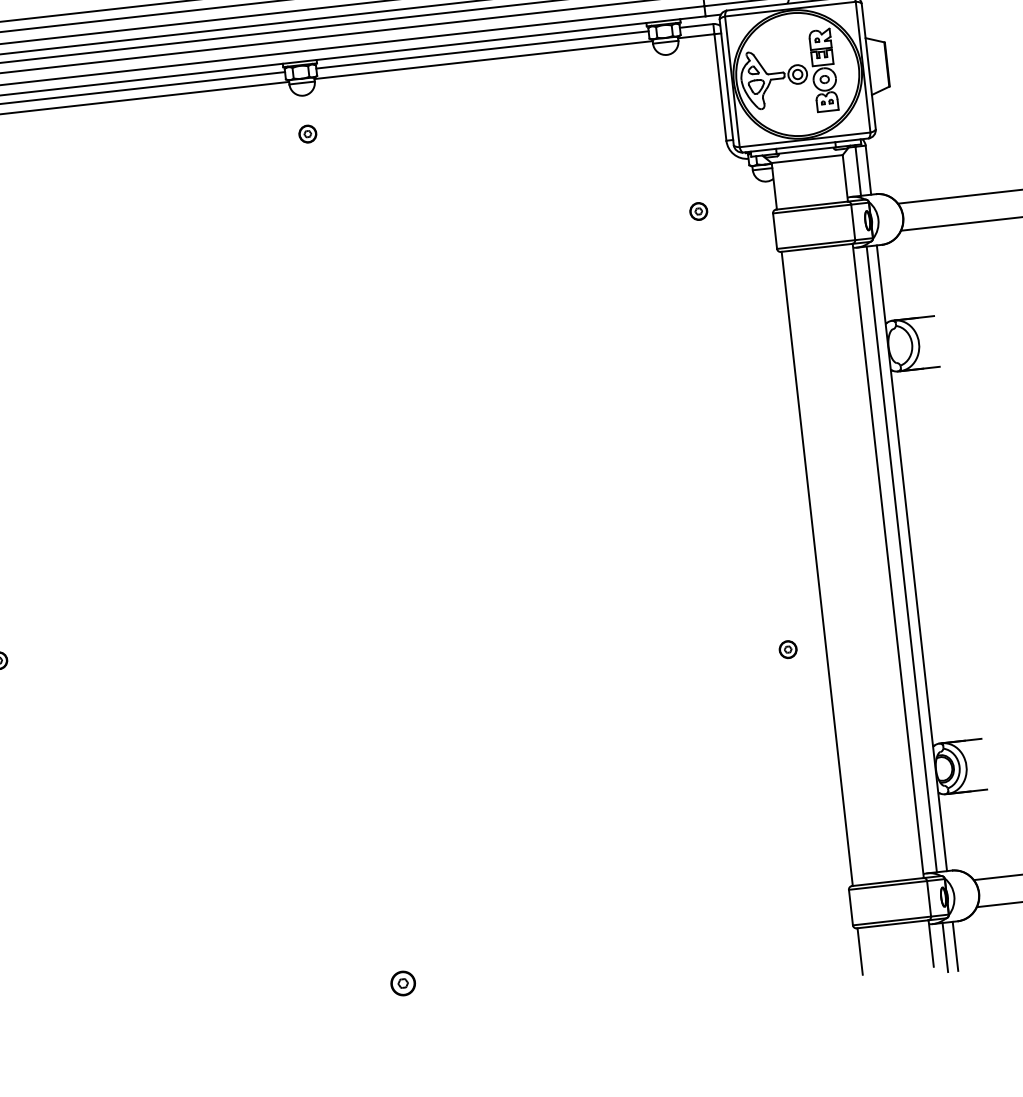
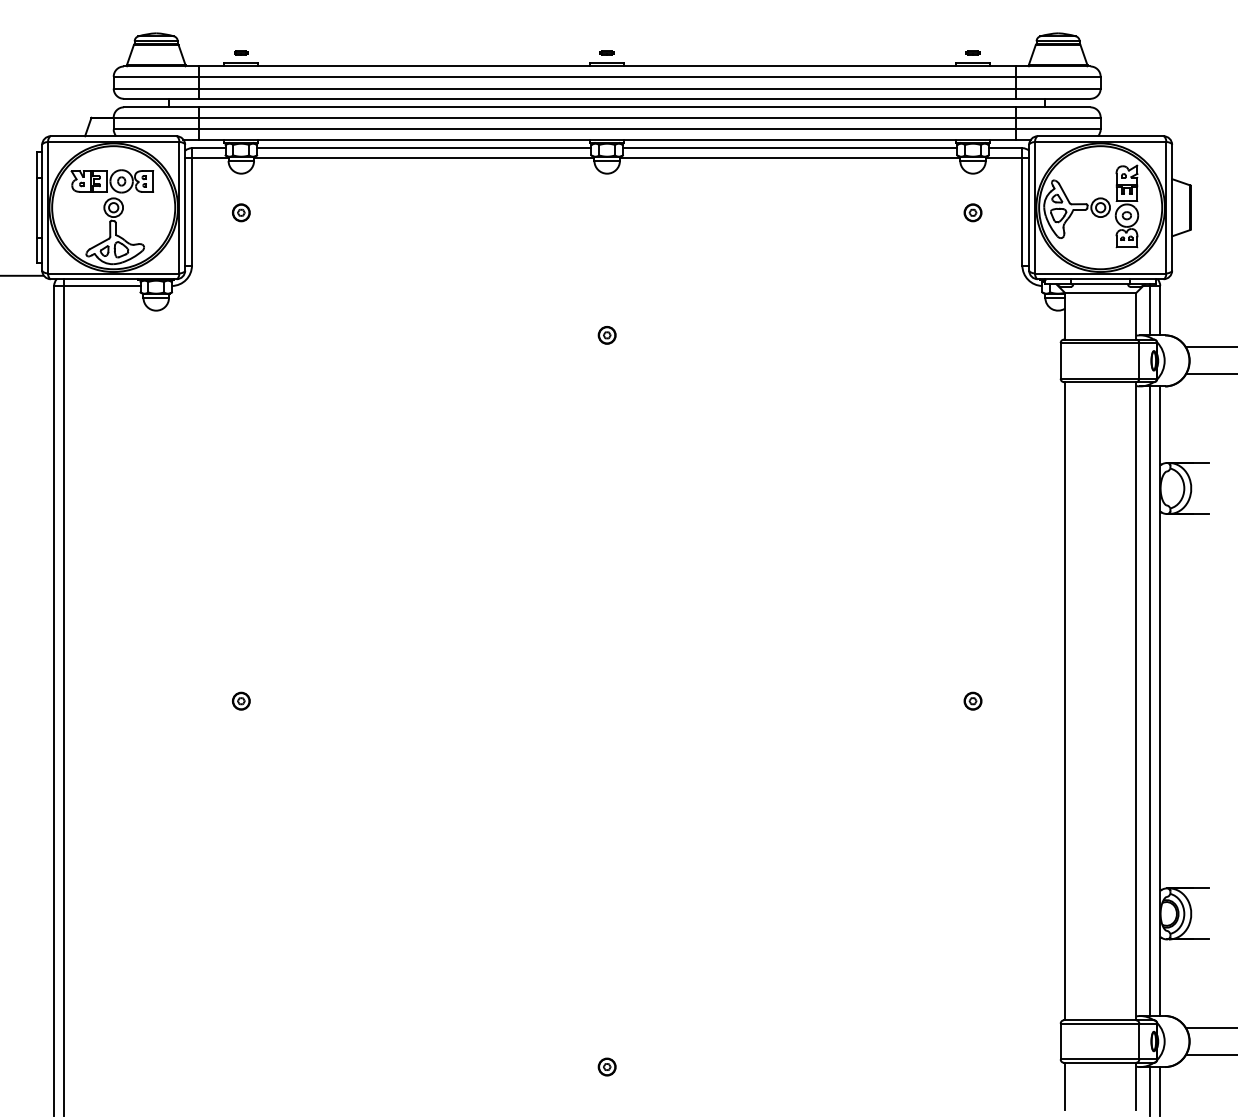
part: (307, 134) -> (606, 335), moved
part: (698, 211) -> (972, 212), moved
part: (787, 649) -> (972, 700), moved
part: (402, 983) -> (606, 1066), size x0.71

